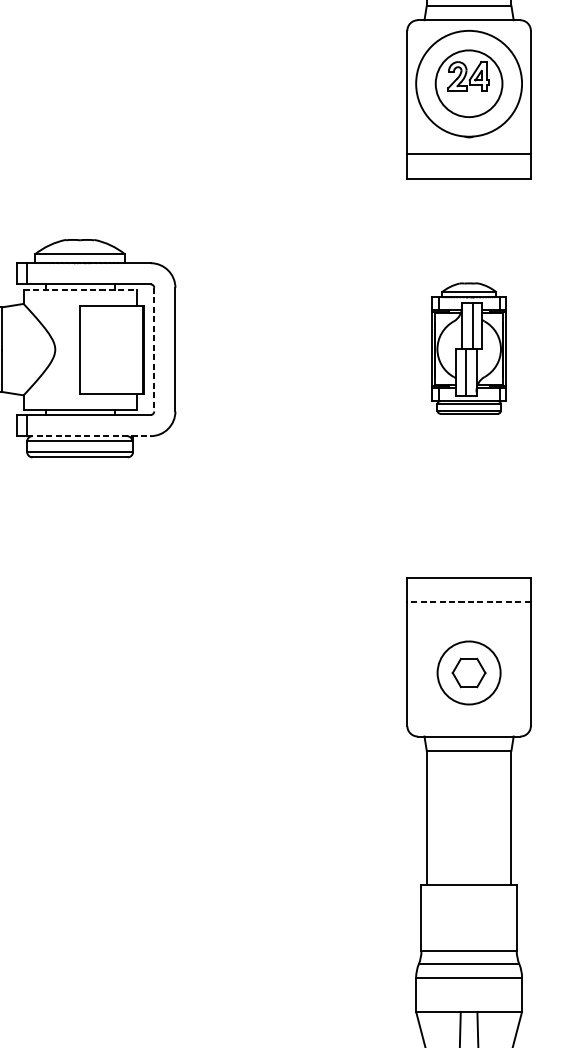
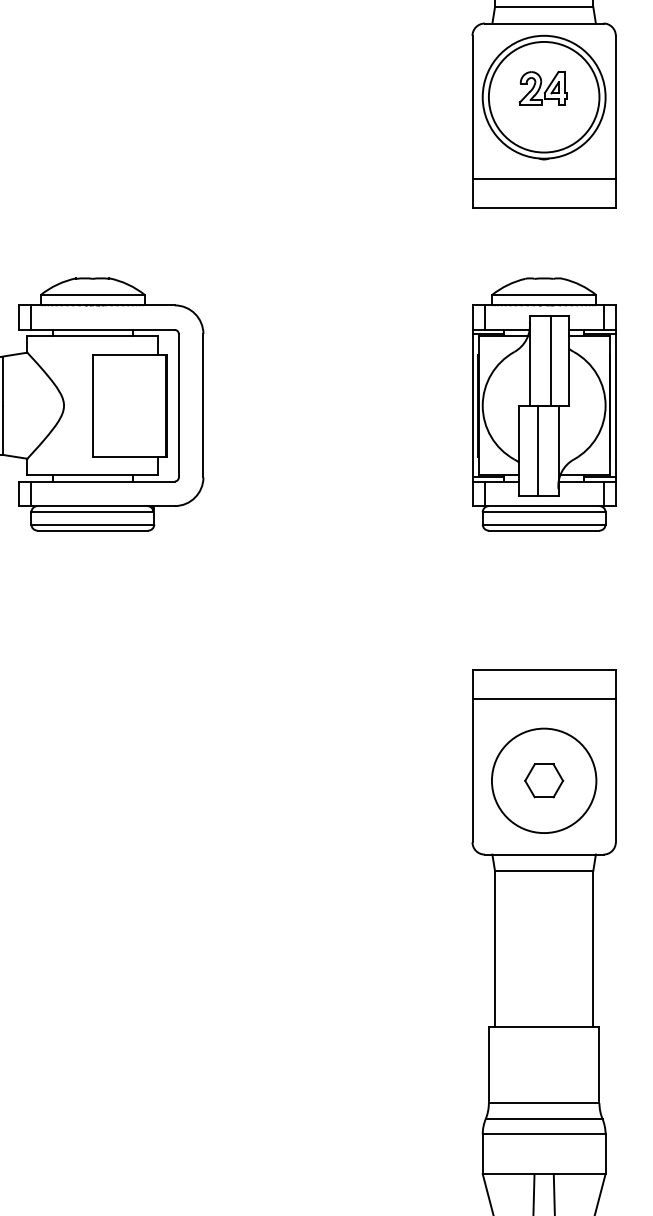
circle: (468, 83) -> (543, 96), size x1.43
line: (79, 289) -> (92, 336), dashed -> solid
part: (469, 348) -> (544, 404), size x1.67
line: (153, 349) -> (178, 405), dashed -> solid
line: (89, 436) -> (103, 506), dashed -> solid
line: (469, 602) -> (544, 698), dashed -> solid
circle: (468, 672) -> (543, 780), size x1.43

